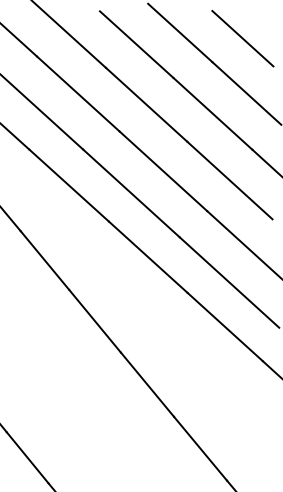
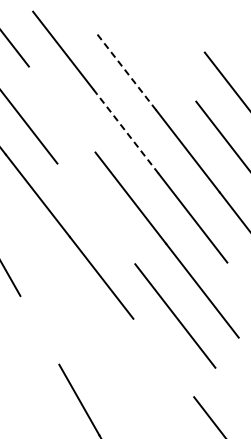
line: (180, 32) -> (170, 67), removed
line: (136, 44) -> (126, 71), solid -> dashed
line: (78, 93) -> (62, 109), removed
line: (146, 104) -> (125, 131), solid -> dashed
line: (131, 193) -> (96, 213), removed
line: (94, 320) -> (39, 329), removed
line: (224, 326) -> (163, 357), removed

